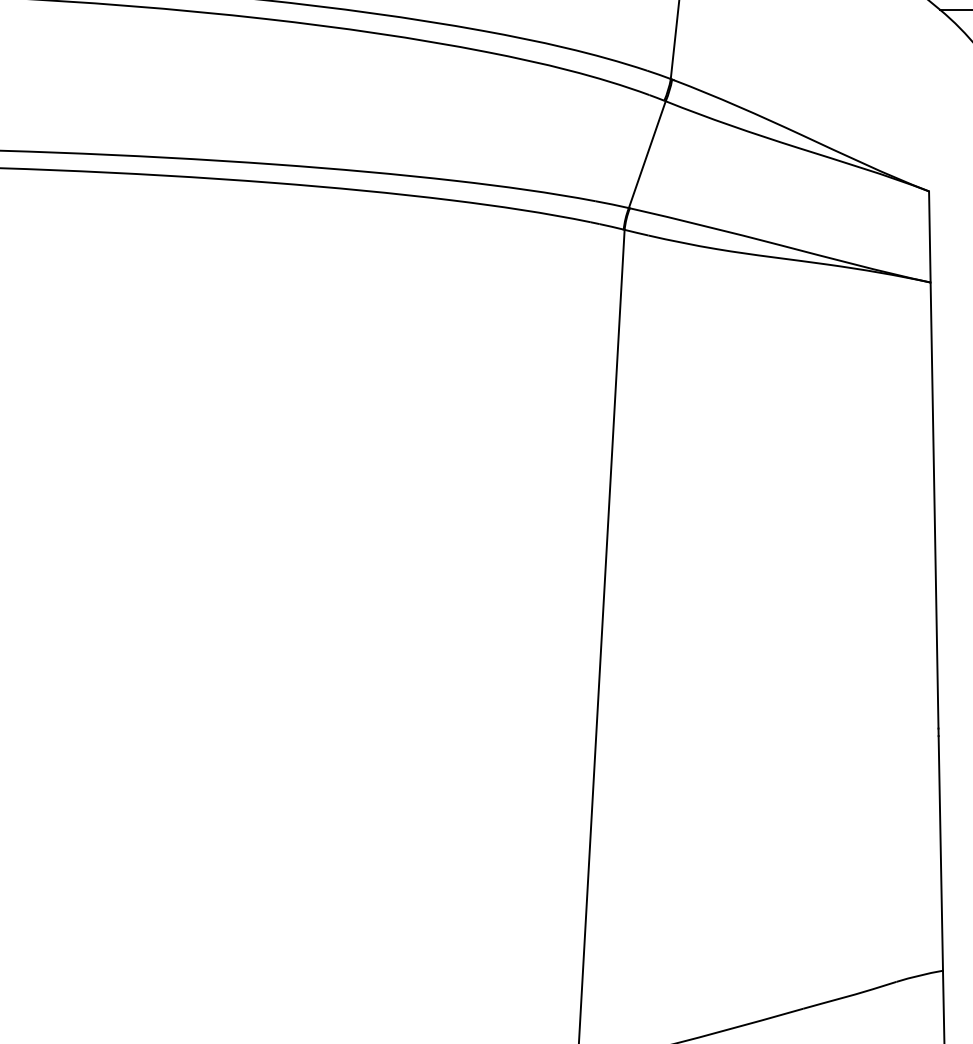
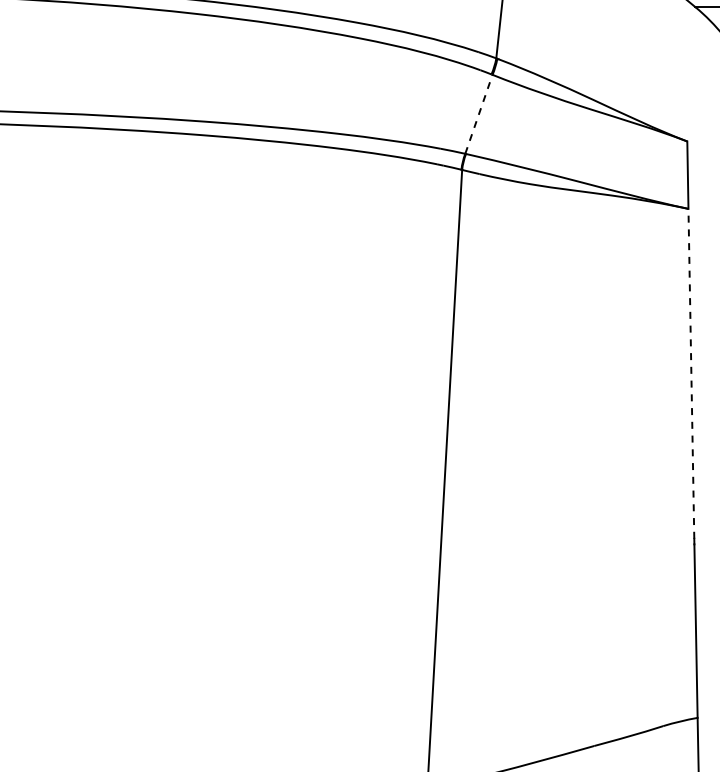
line: (646, 154) -> (478, 114), solid -> dashed
line: (934, 505) -> (691, 373), solid -> dashed

